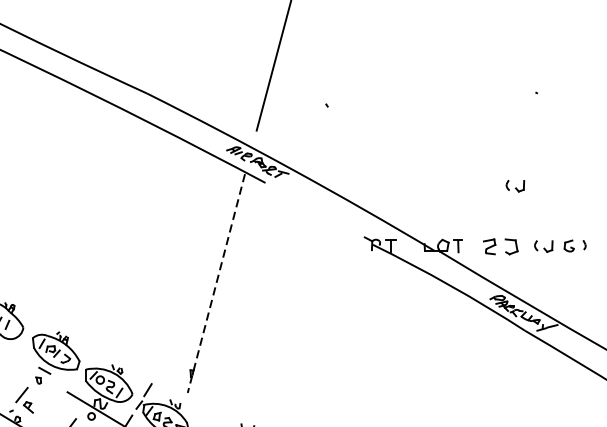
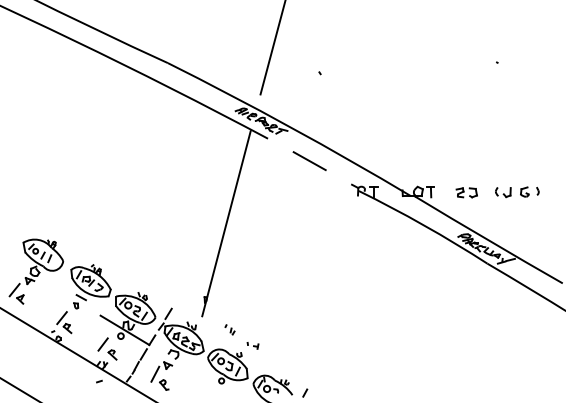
part: (515, 186) -> (479, 141), removed
line: (314, 209) -> (309, 161), added
part: (500, 246) -> (466, 192), size x0.71
line: (216, 283) -> (226, 223), dashed -> solid
part: (219, 408) -> (229, 329), added

